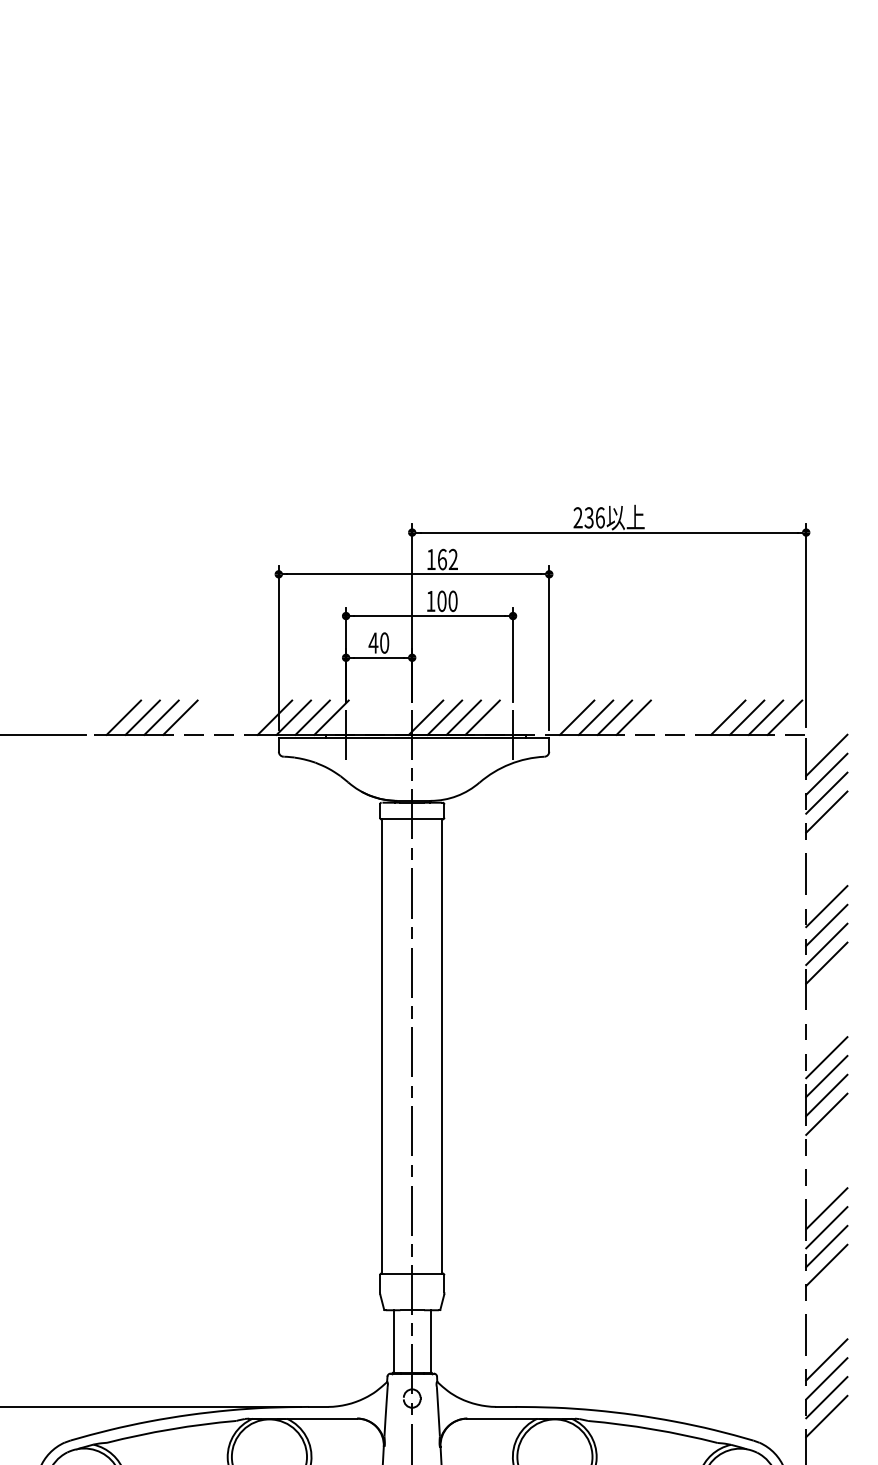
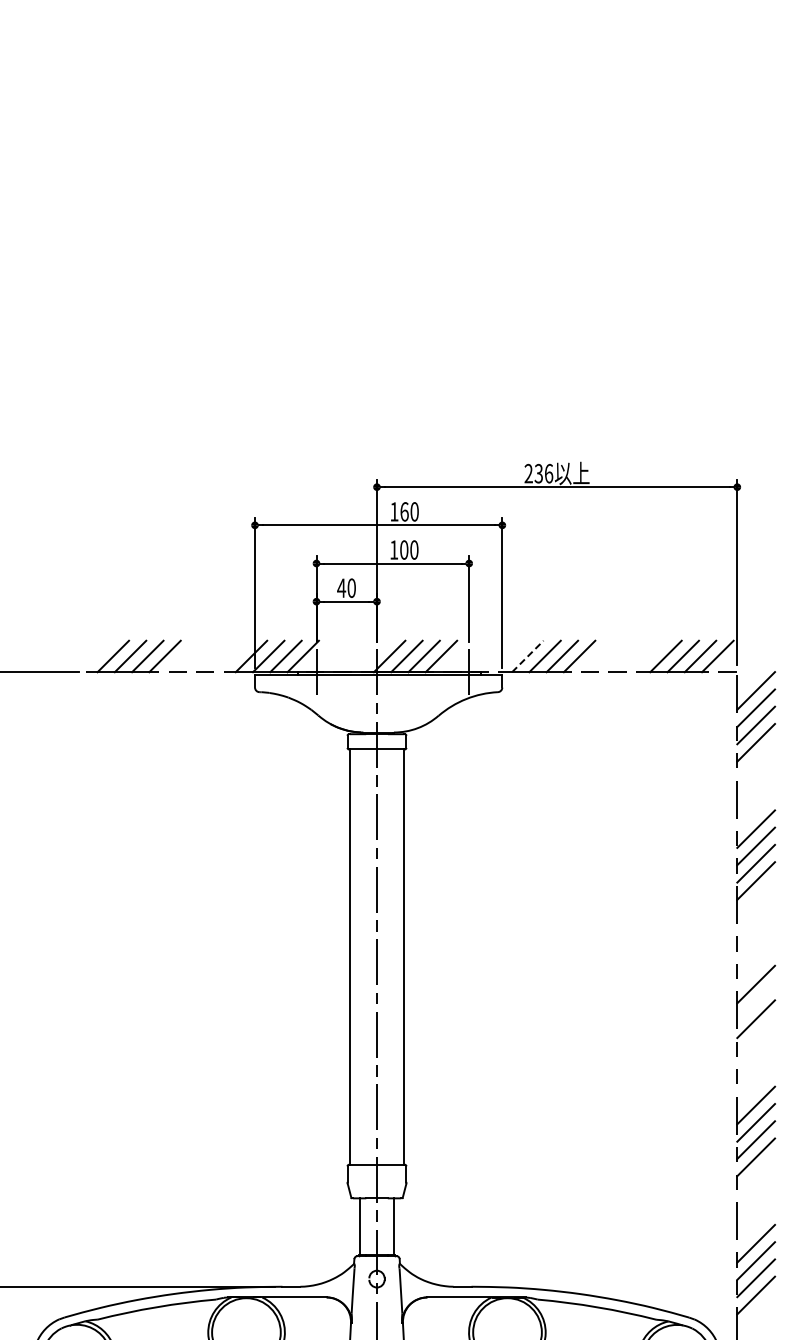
text: (453, 559) -> (414, 511), 162 -> 160
line: (577, 717) -> (528, 656), solid -> dashed
line: (827, 1057) -> (756, 967), removed
line: (827, 1094) -> (756, 1001), removed

